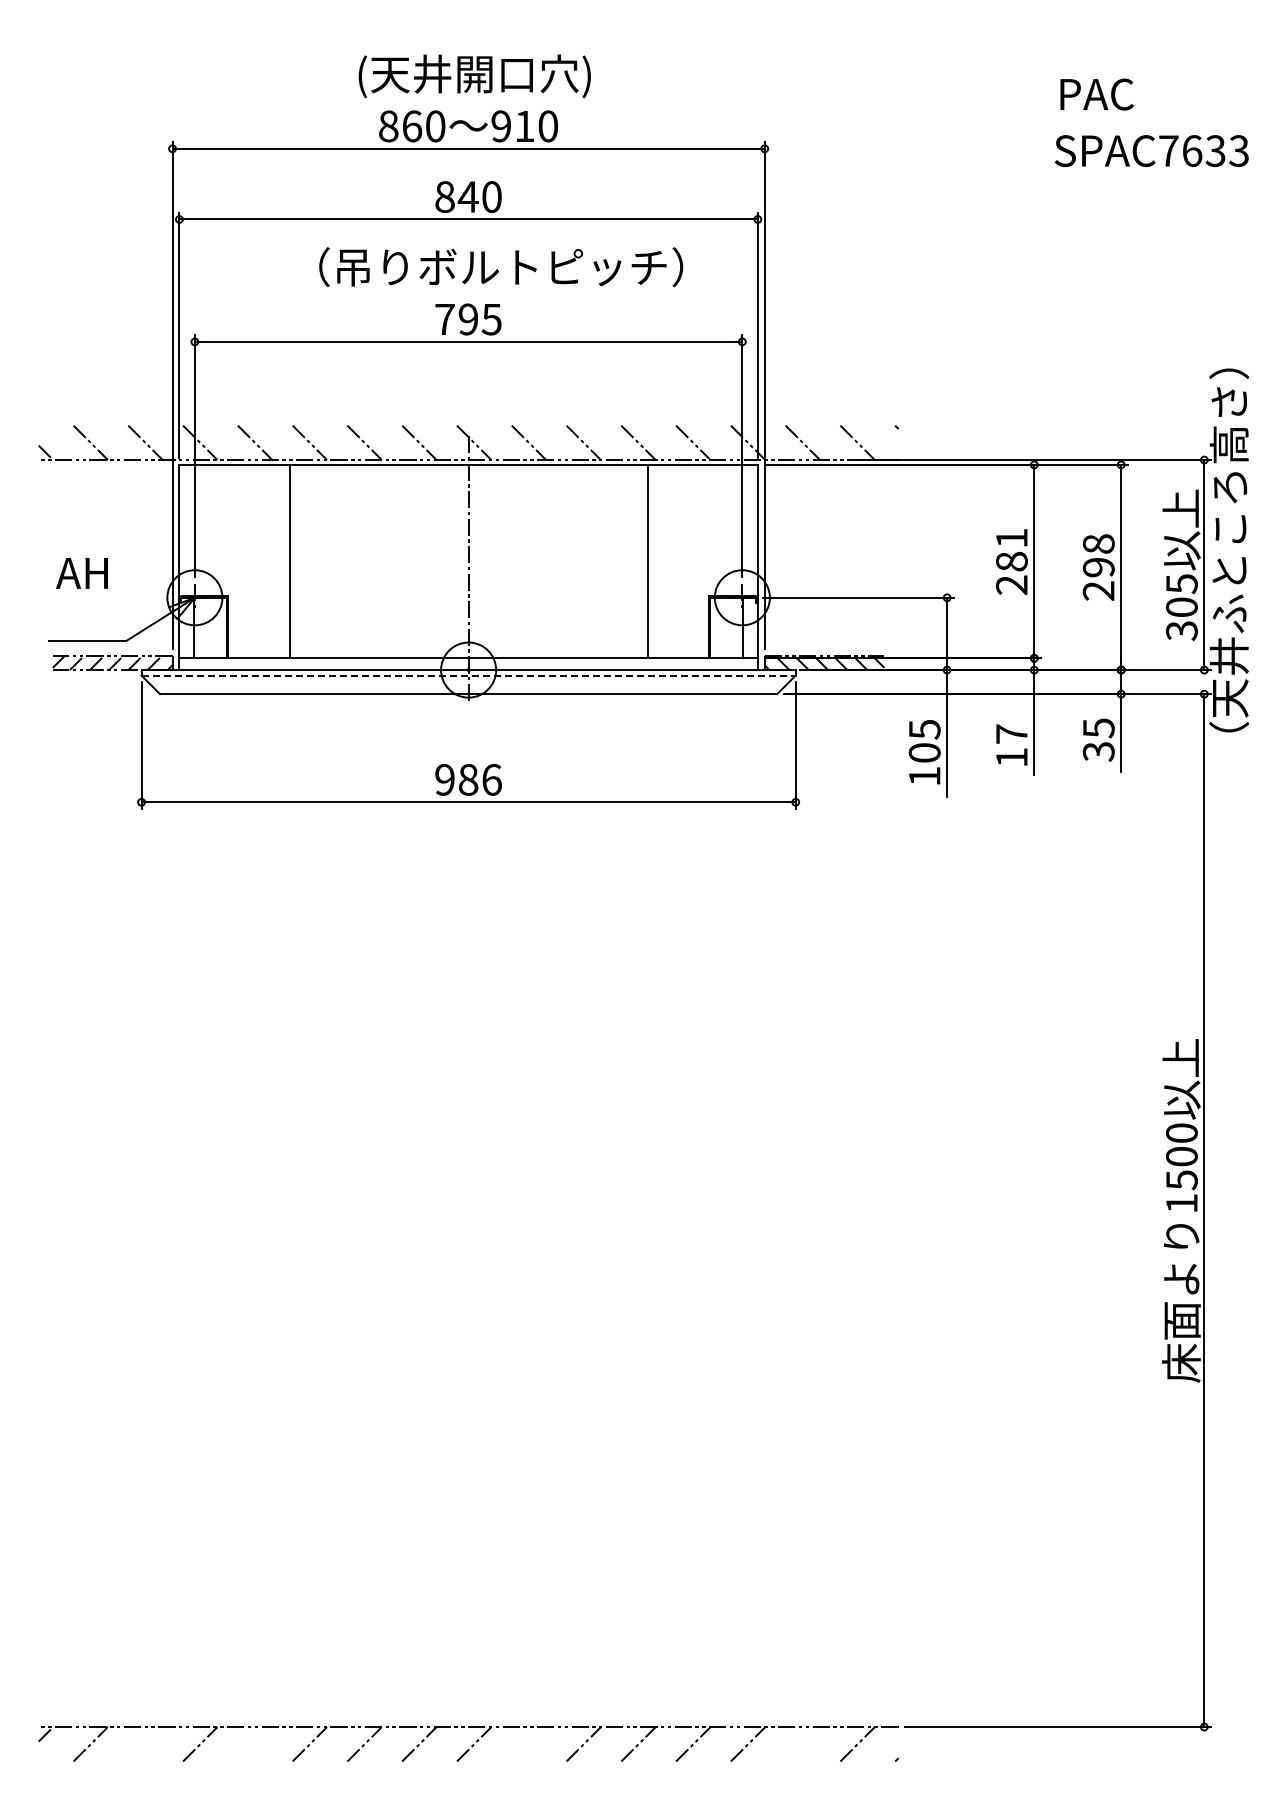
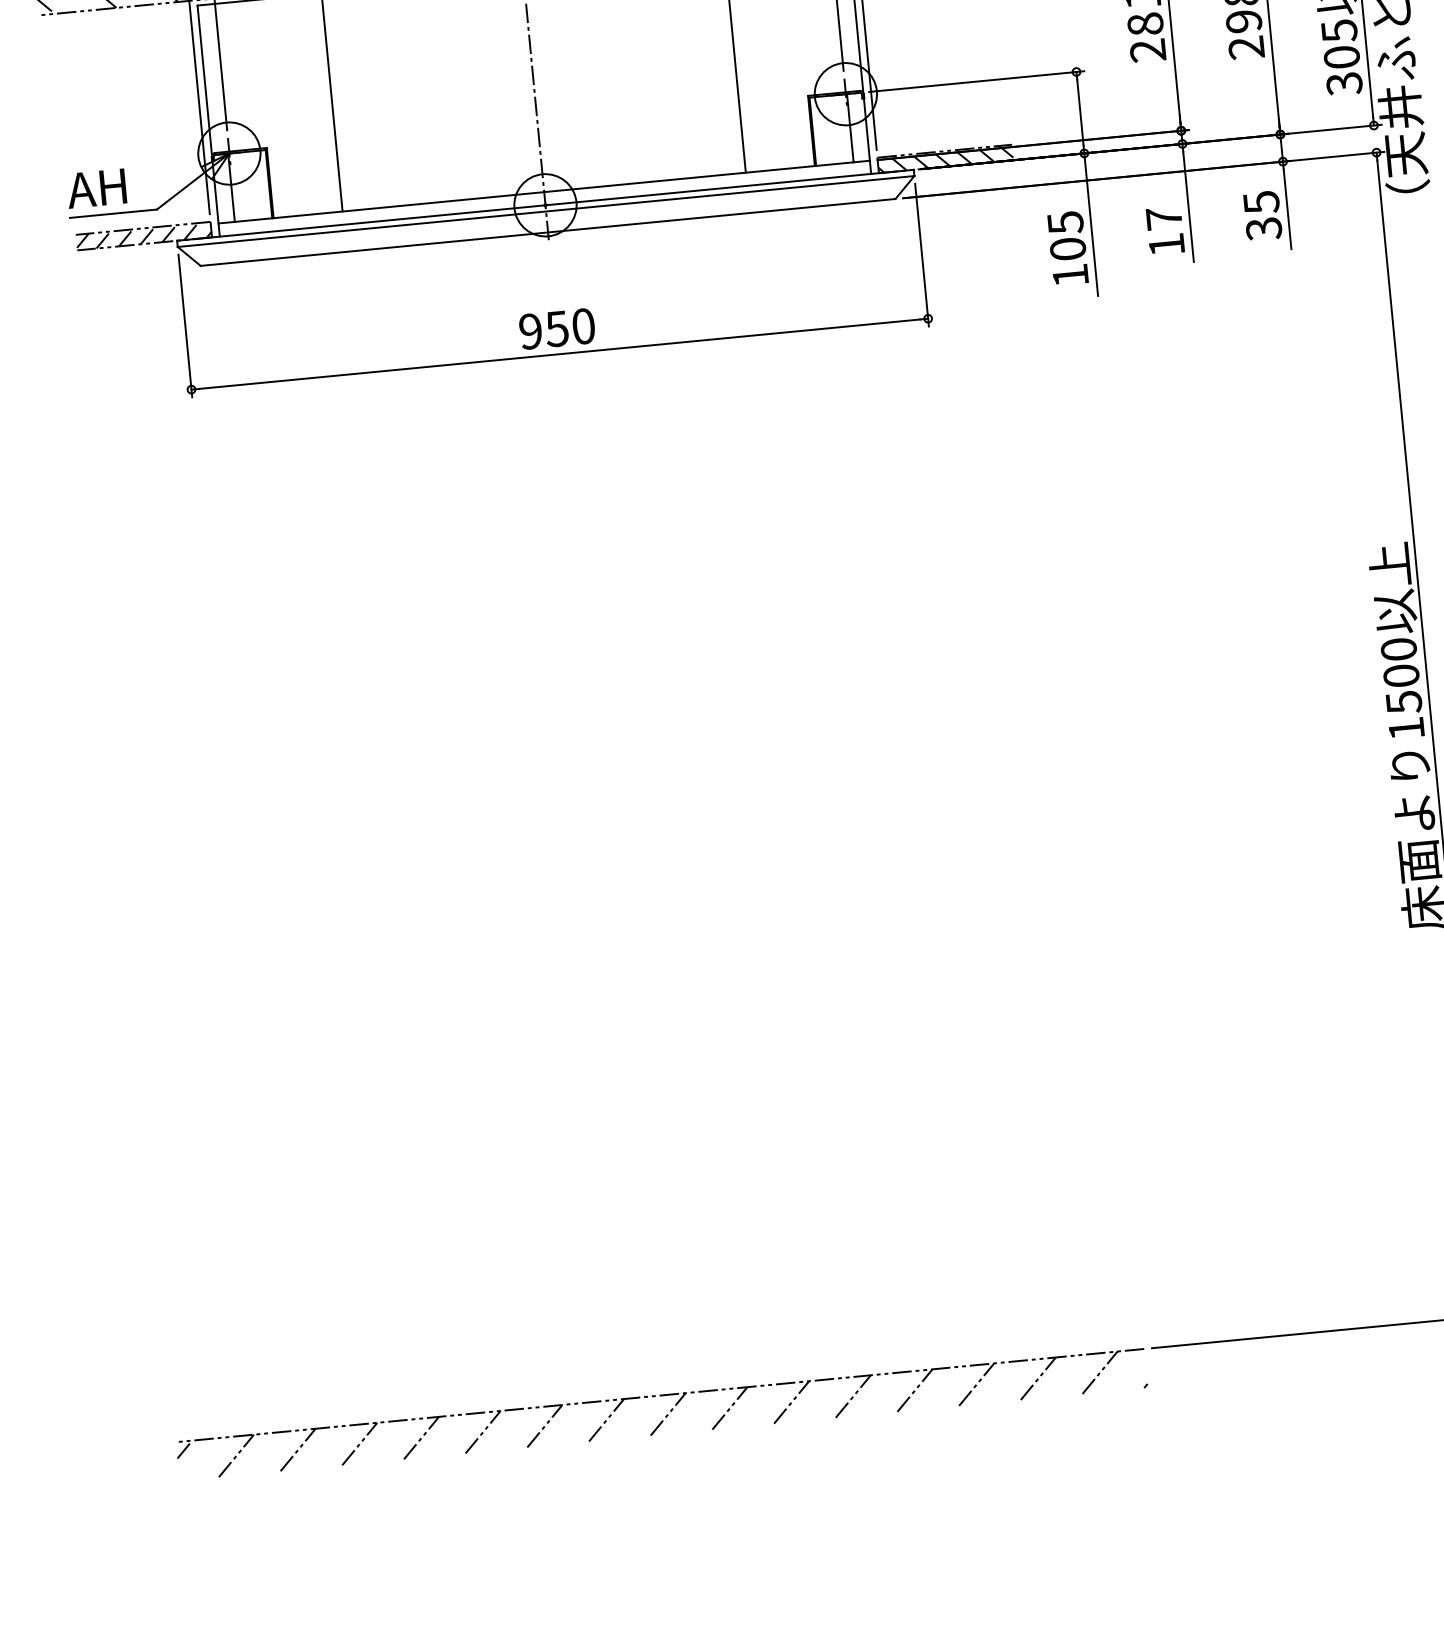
text: (81, 573) -> (95, 188), moved
line: (469, 675) -> (547, 211), dashed -> solid
text: (479, 779) -> (569, 327), 986 -> 950
line: (145, 1744) -> (298, 1450), added
line: (254, 1744) -> (420, 1438), added
line: (528, 1744) -> (729, 1408), added
line: (802, 1744) -> (1037, 1378), added

